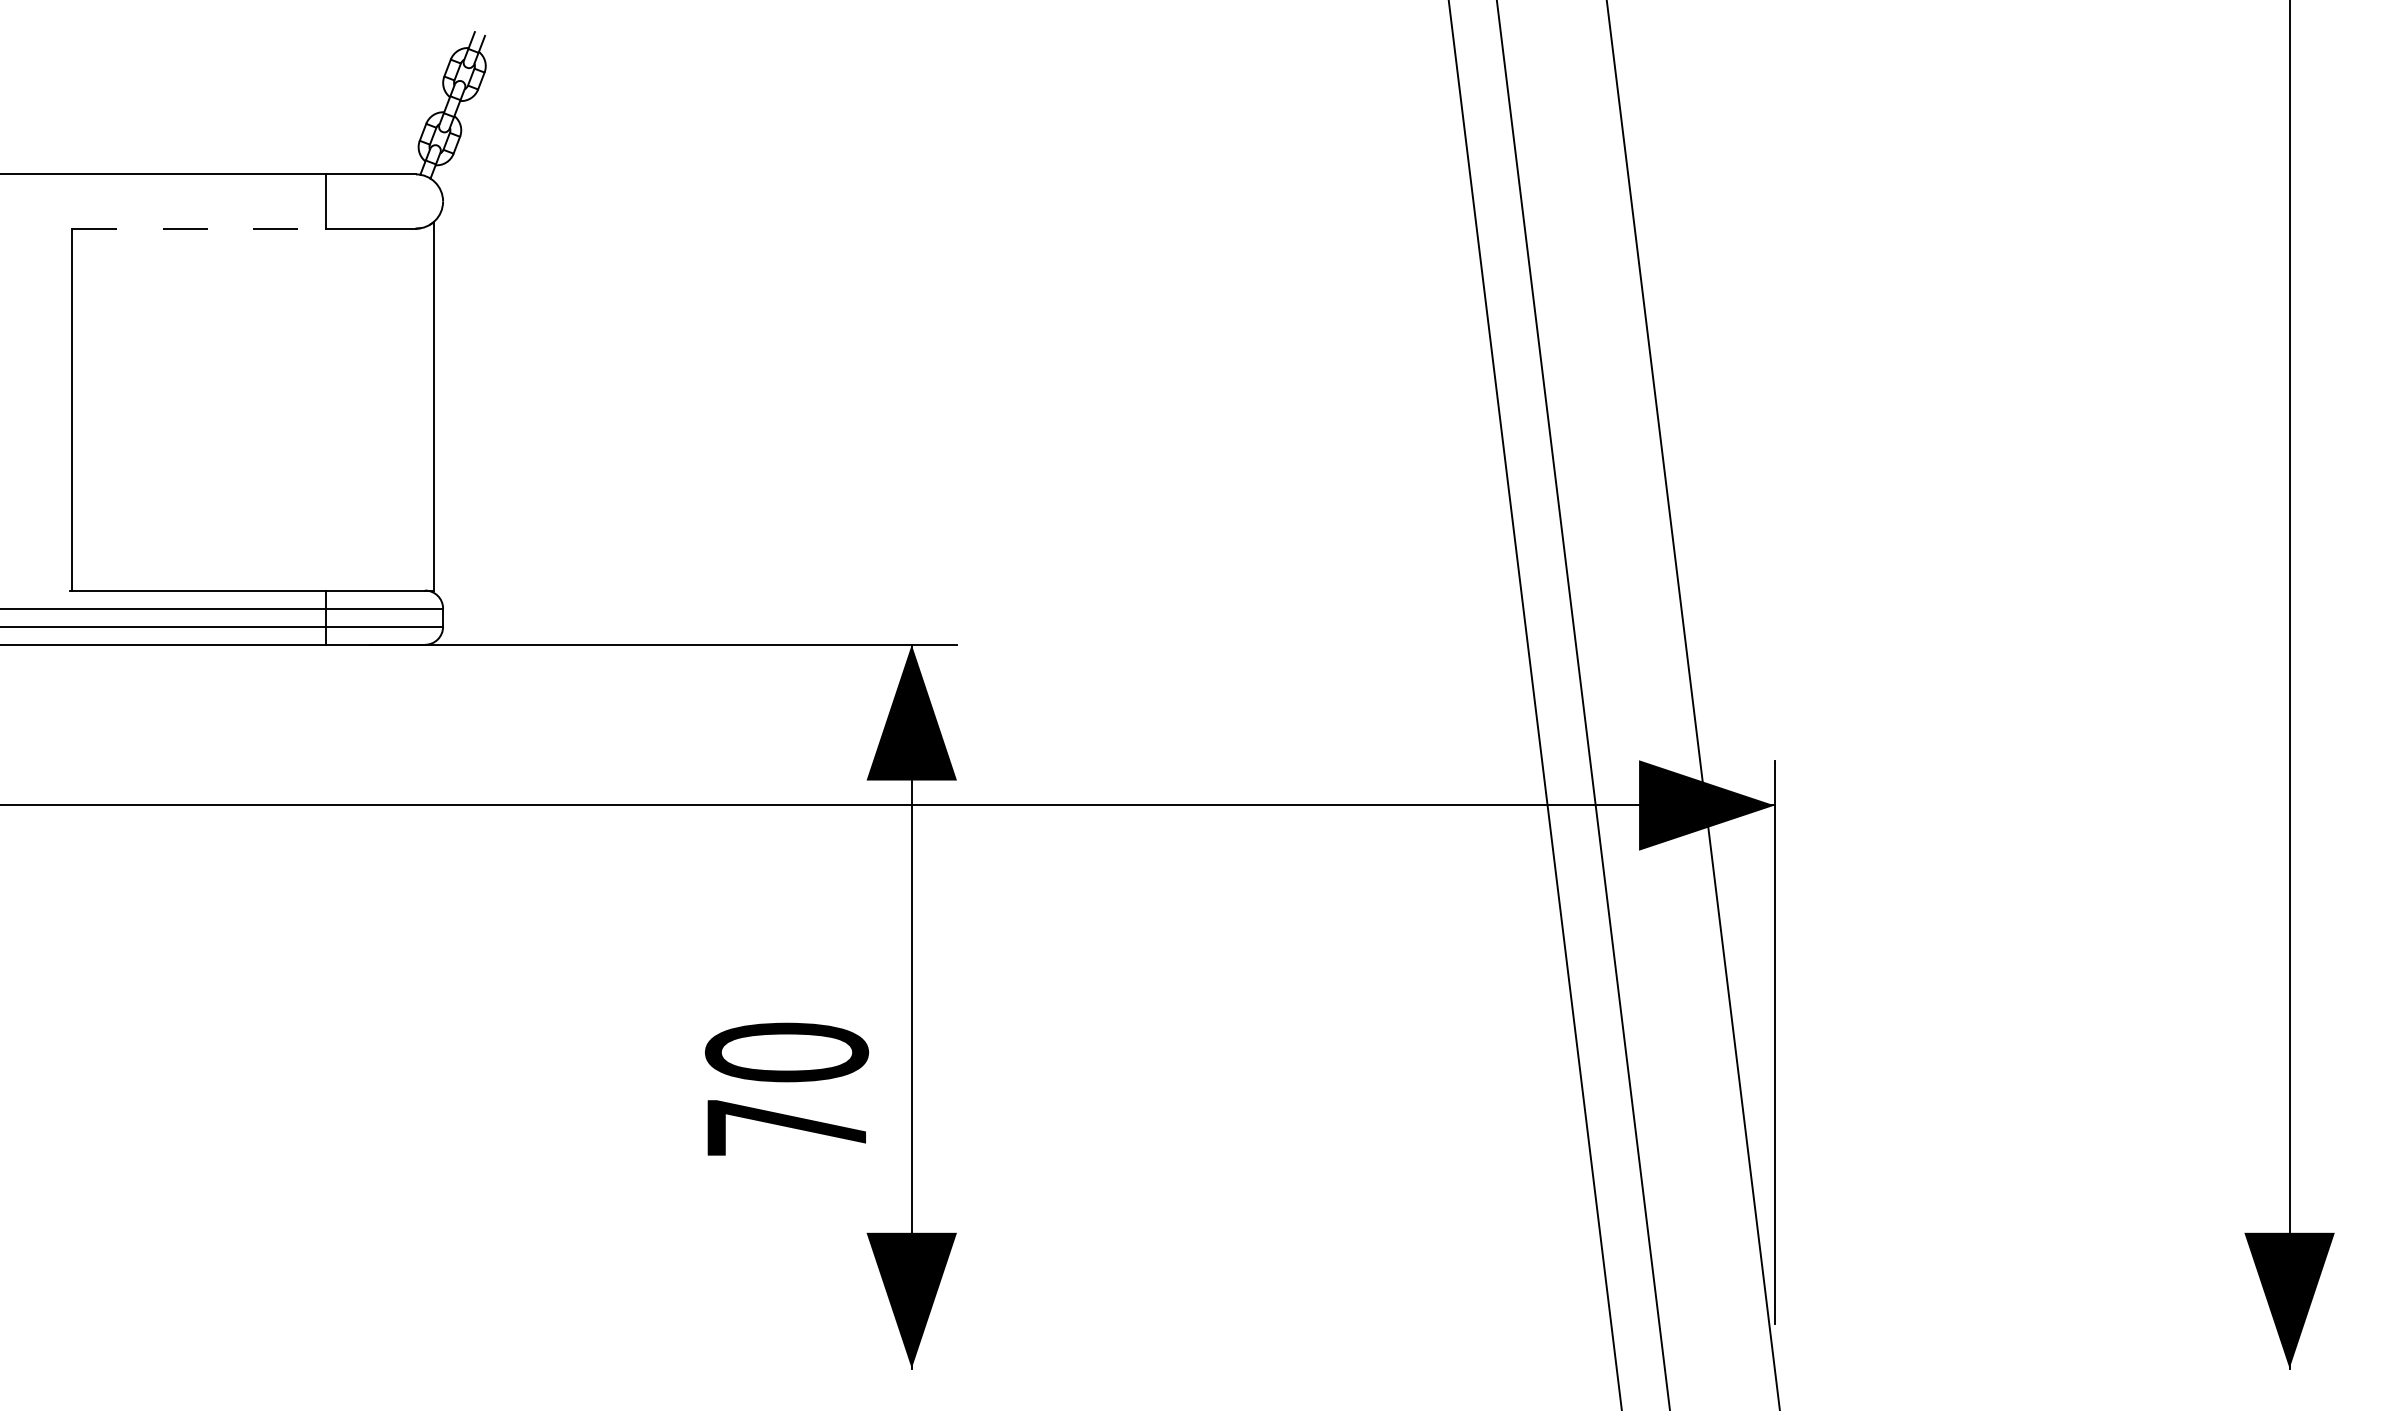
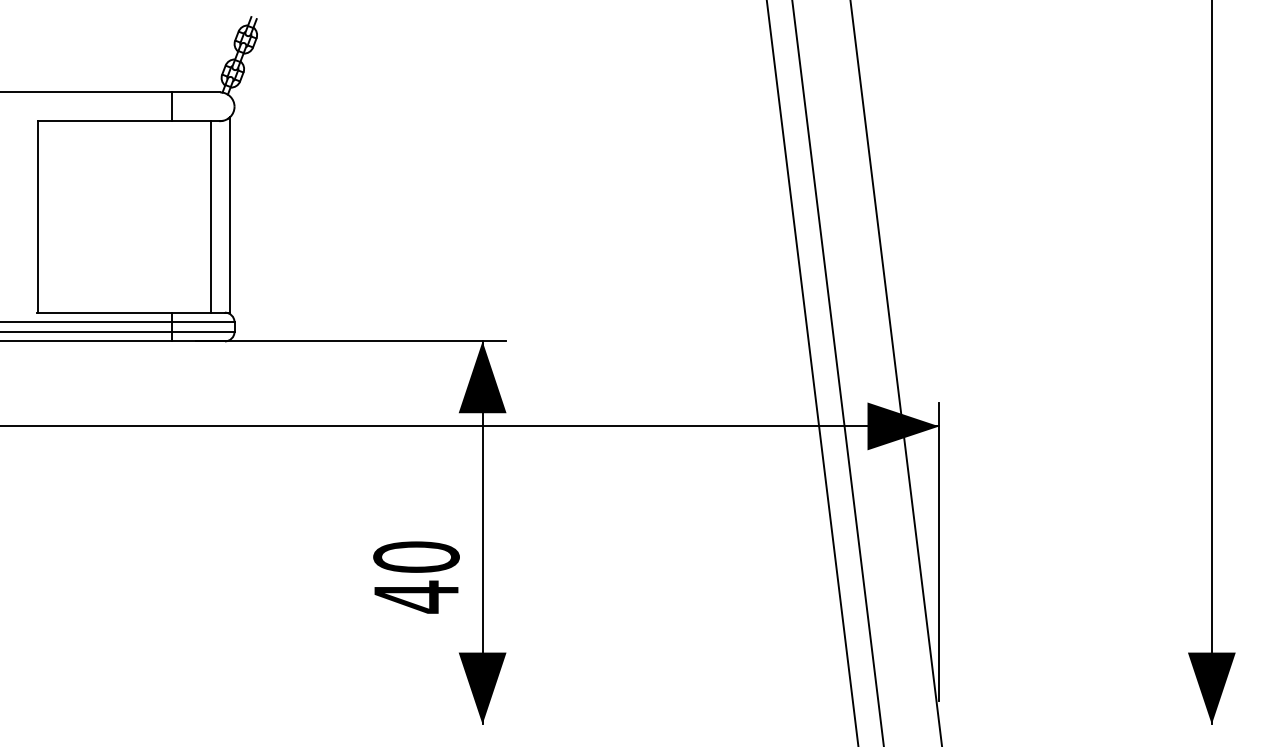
line: (199, 229) -> (105, 121), dashed -> solid
line: (397, 408) -> (210, 216), added
text: (786, 1126) -> (416, 596), 70 -> 40

